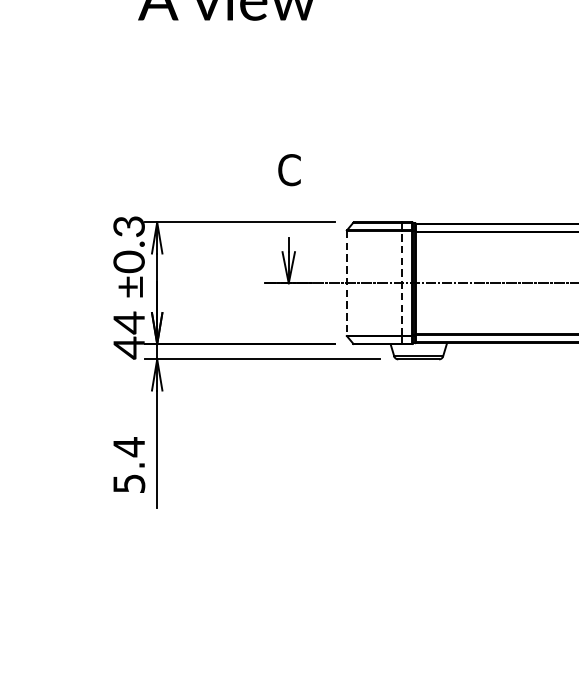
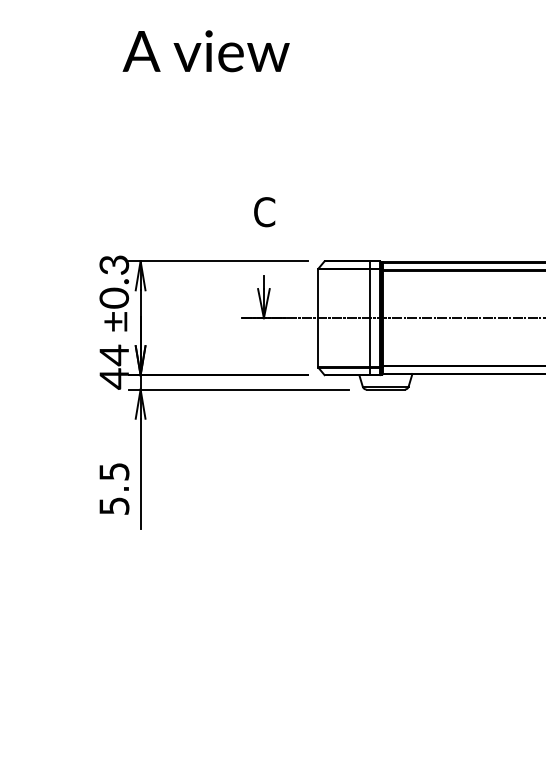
line: (402, 282) -> (370, 317), dashed -> solid
line: (346, 283) -> (318, 318), dashed -> solid
text: (129, 446) -> (114, 471), 5.4 -> 5.5

